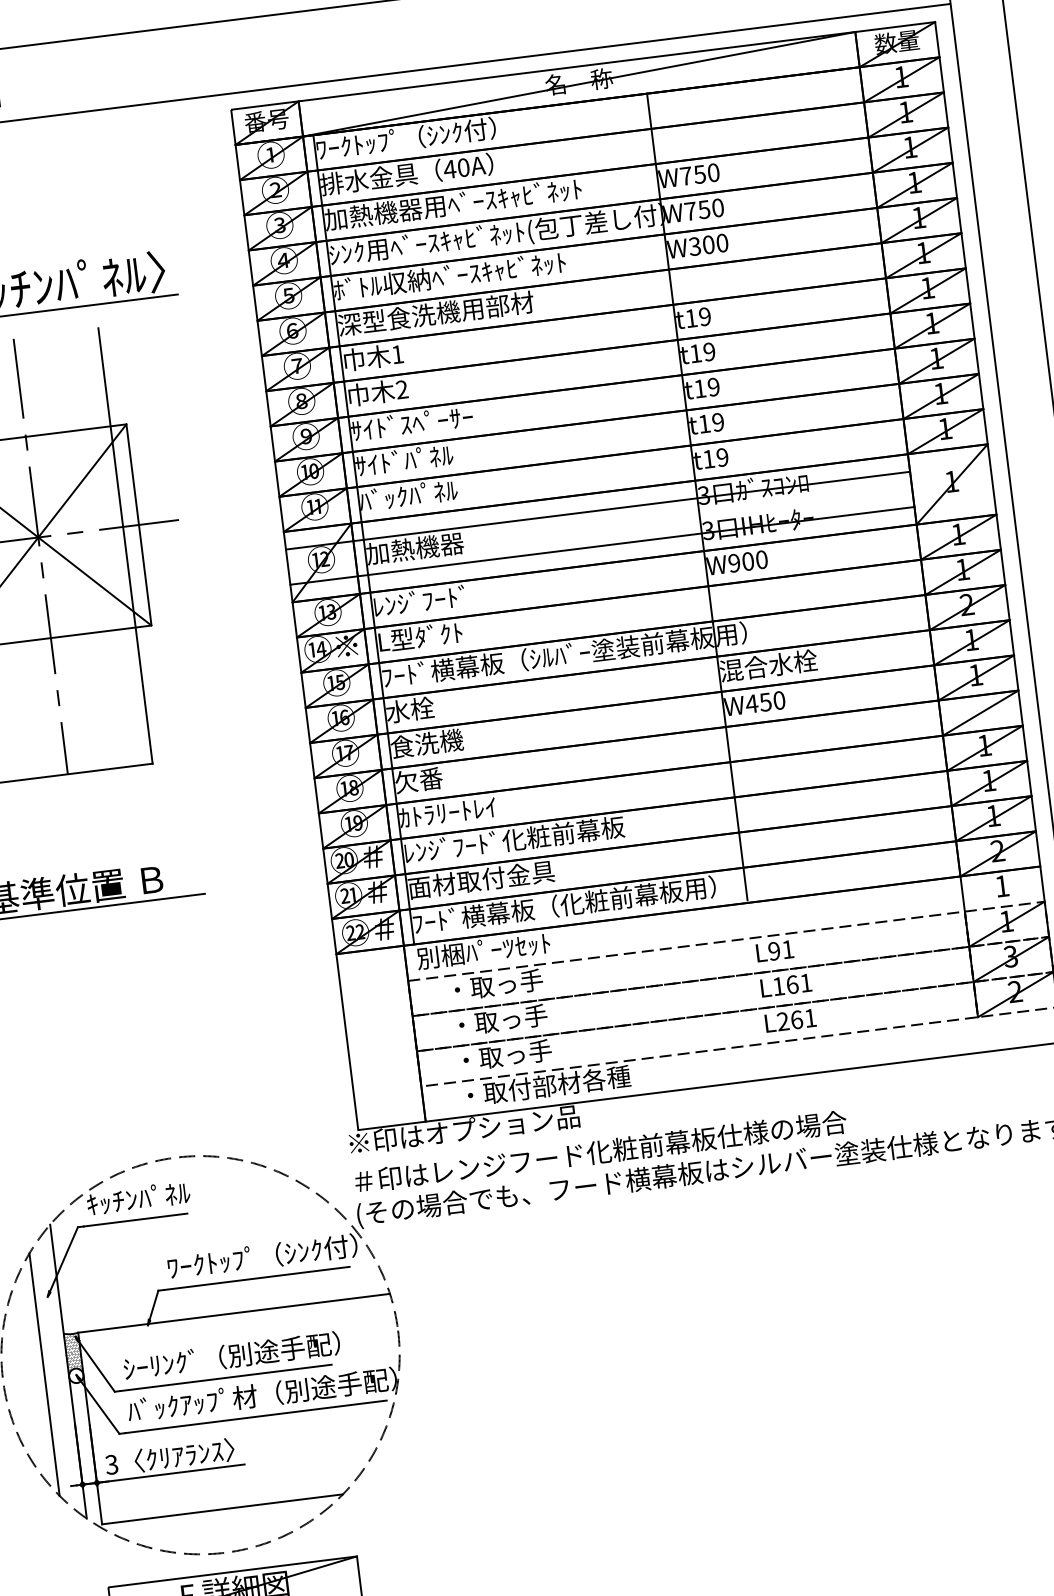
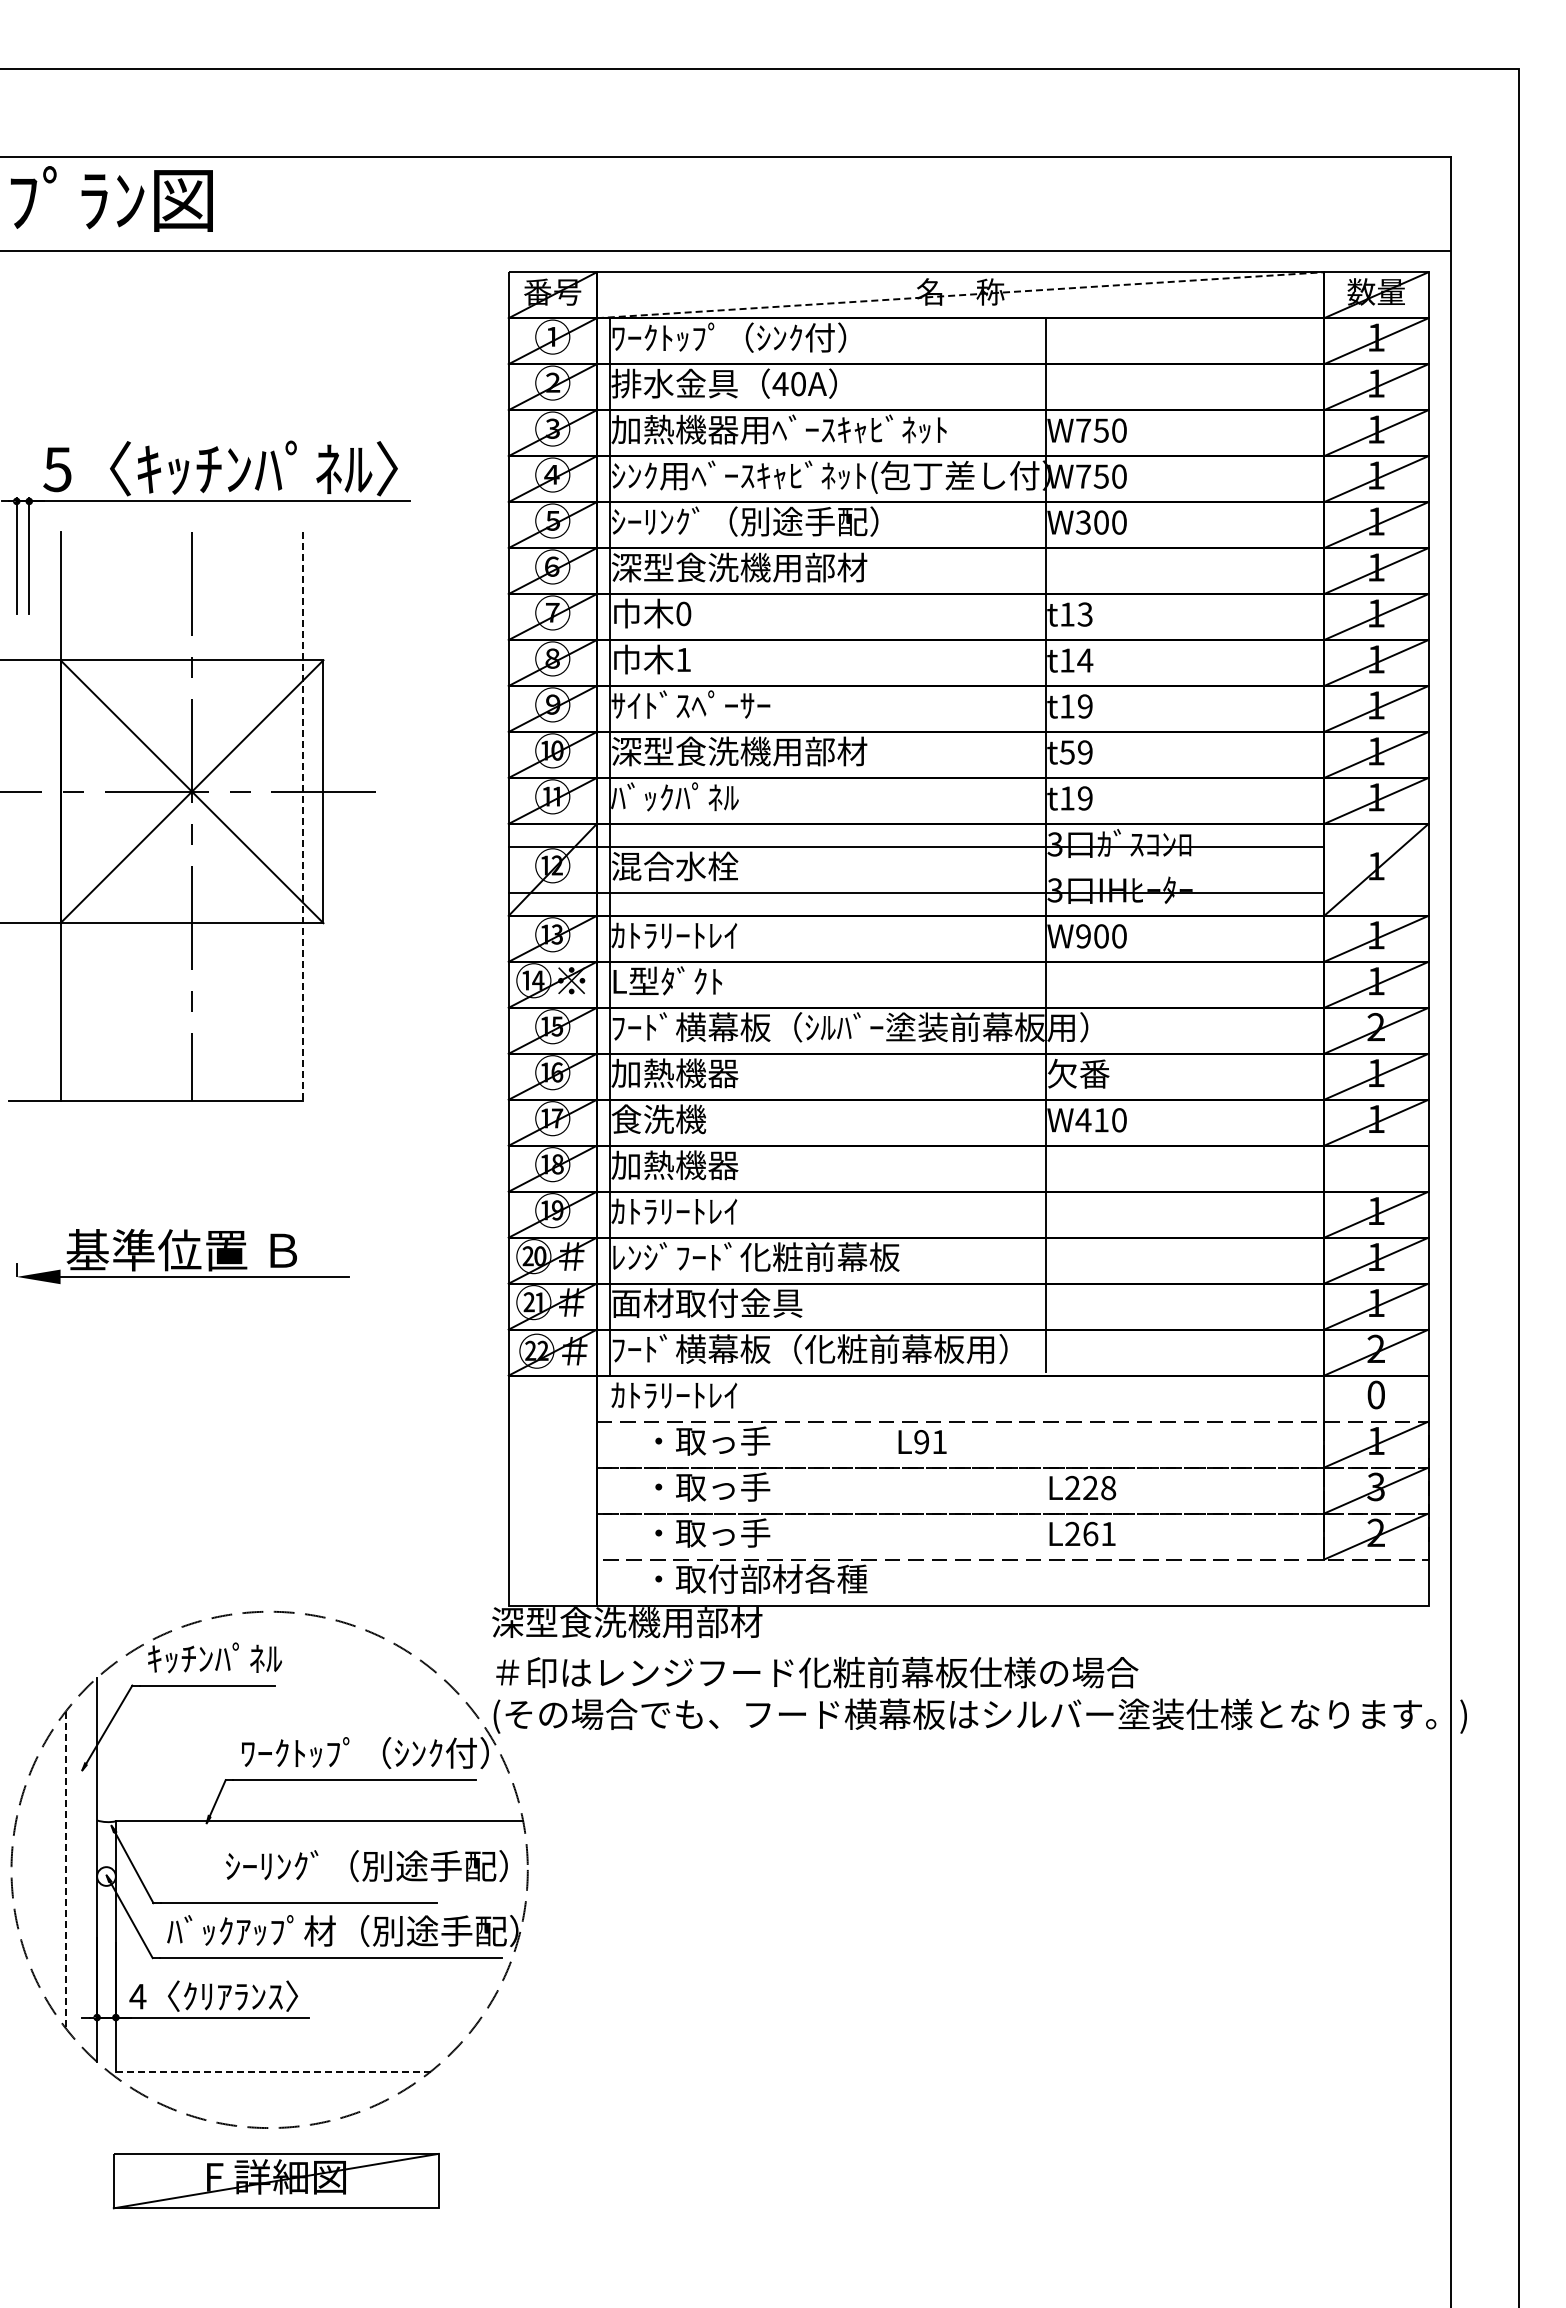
line: (579, 84) -> (961, 295), solid -> dashed
text: (449, 276) -> (762, 521), ﾎﾞﾄﾙ収納ﾍﾞｰｽｷｬﾋﾞﾈｯﾄ -> ｼｰﾘﾝｸﾞ（別途手配）
text: (704, 316) -> (1084, 614), t19 -> t13
text: (709, 351) -> (1085, 660), t19 -> t14
text: (397, 354) -> (683, 613), 1 -> 0
text: (401, 389) -> (683, 659), 2 -> 1
text: (703, 424) -> (1066, 752), t19 -> t59
text: (453, 454) -> (739, 751), ｻｲﾄﾞﾊﾟﾈﾙ -> 深型食洗機用部材
line: (125, 545) -> (302, 816), solid -> dashed
text: (414, 548) -> (674, 866), 加熱機器 -> 混合水栓
text: (421, 600) -> (674, 934), ﾚﾝｼﾞﾌｰﾄﾞ -> ｶﾄﾗﾘｰﾄﾚｲ
text: (768, 665) -> (1110, 1073), 混合水栓 -> 欠番
text: (764, 702) -> (1100, 1120), W450 -> W410
text: (434, 707) -> (674, 1073), 水栓 -> 加熱機器
line: (980, 712) -> (1376, 1168), removed
text: (443, 777) -> (674, 1165), 欠番 -> 加熱機器
text: (1001, 885) -> (1375, 1394), 1 -> 0
text: (483, 951) -> (698, 1395), 別梱ﾊﾟｰﾂｾｯﾄ -> ｶﾄﾗﾘｰﾄﾚｲ
text: (774, 951) -> (922, 1442), moved
text: (792, 984) -> (1090, 1487), L161 -> L228
text: (463, 1130) -> (643, 1622), ※印はオプション品 -> 深型食洗機用部材
hatch: (72, 1353) -> (105, 1847), removed
text: (231, 1356) -> (366, 1866), moved
line: (44, 1375) -> (65, 1870), solid -> dashed
text: (111, 1464) -> (137, 1996), 3 -> 4
line: (221, 1509) -> (272, 2071), solid -> dashed

